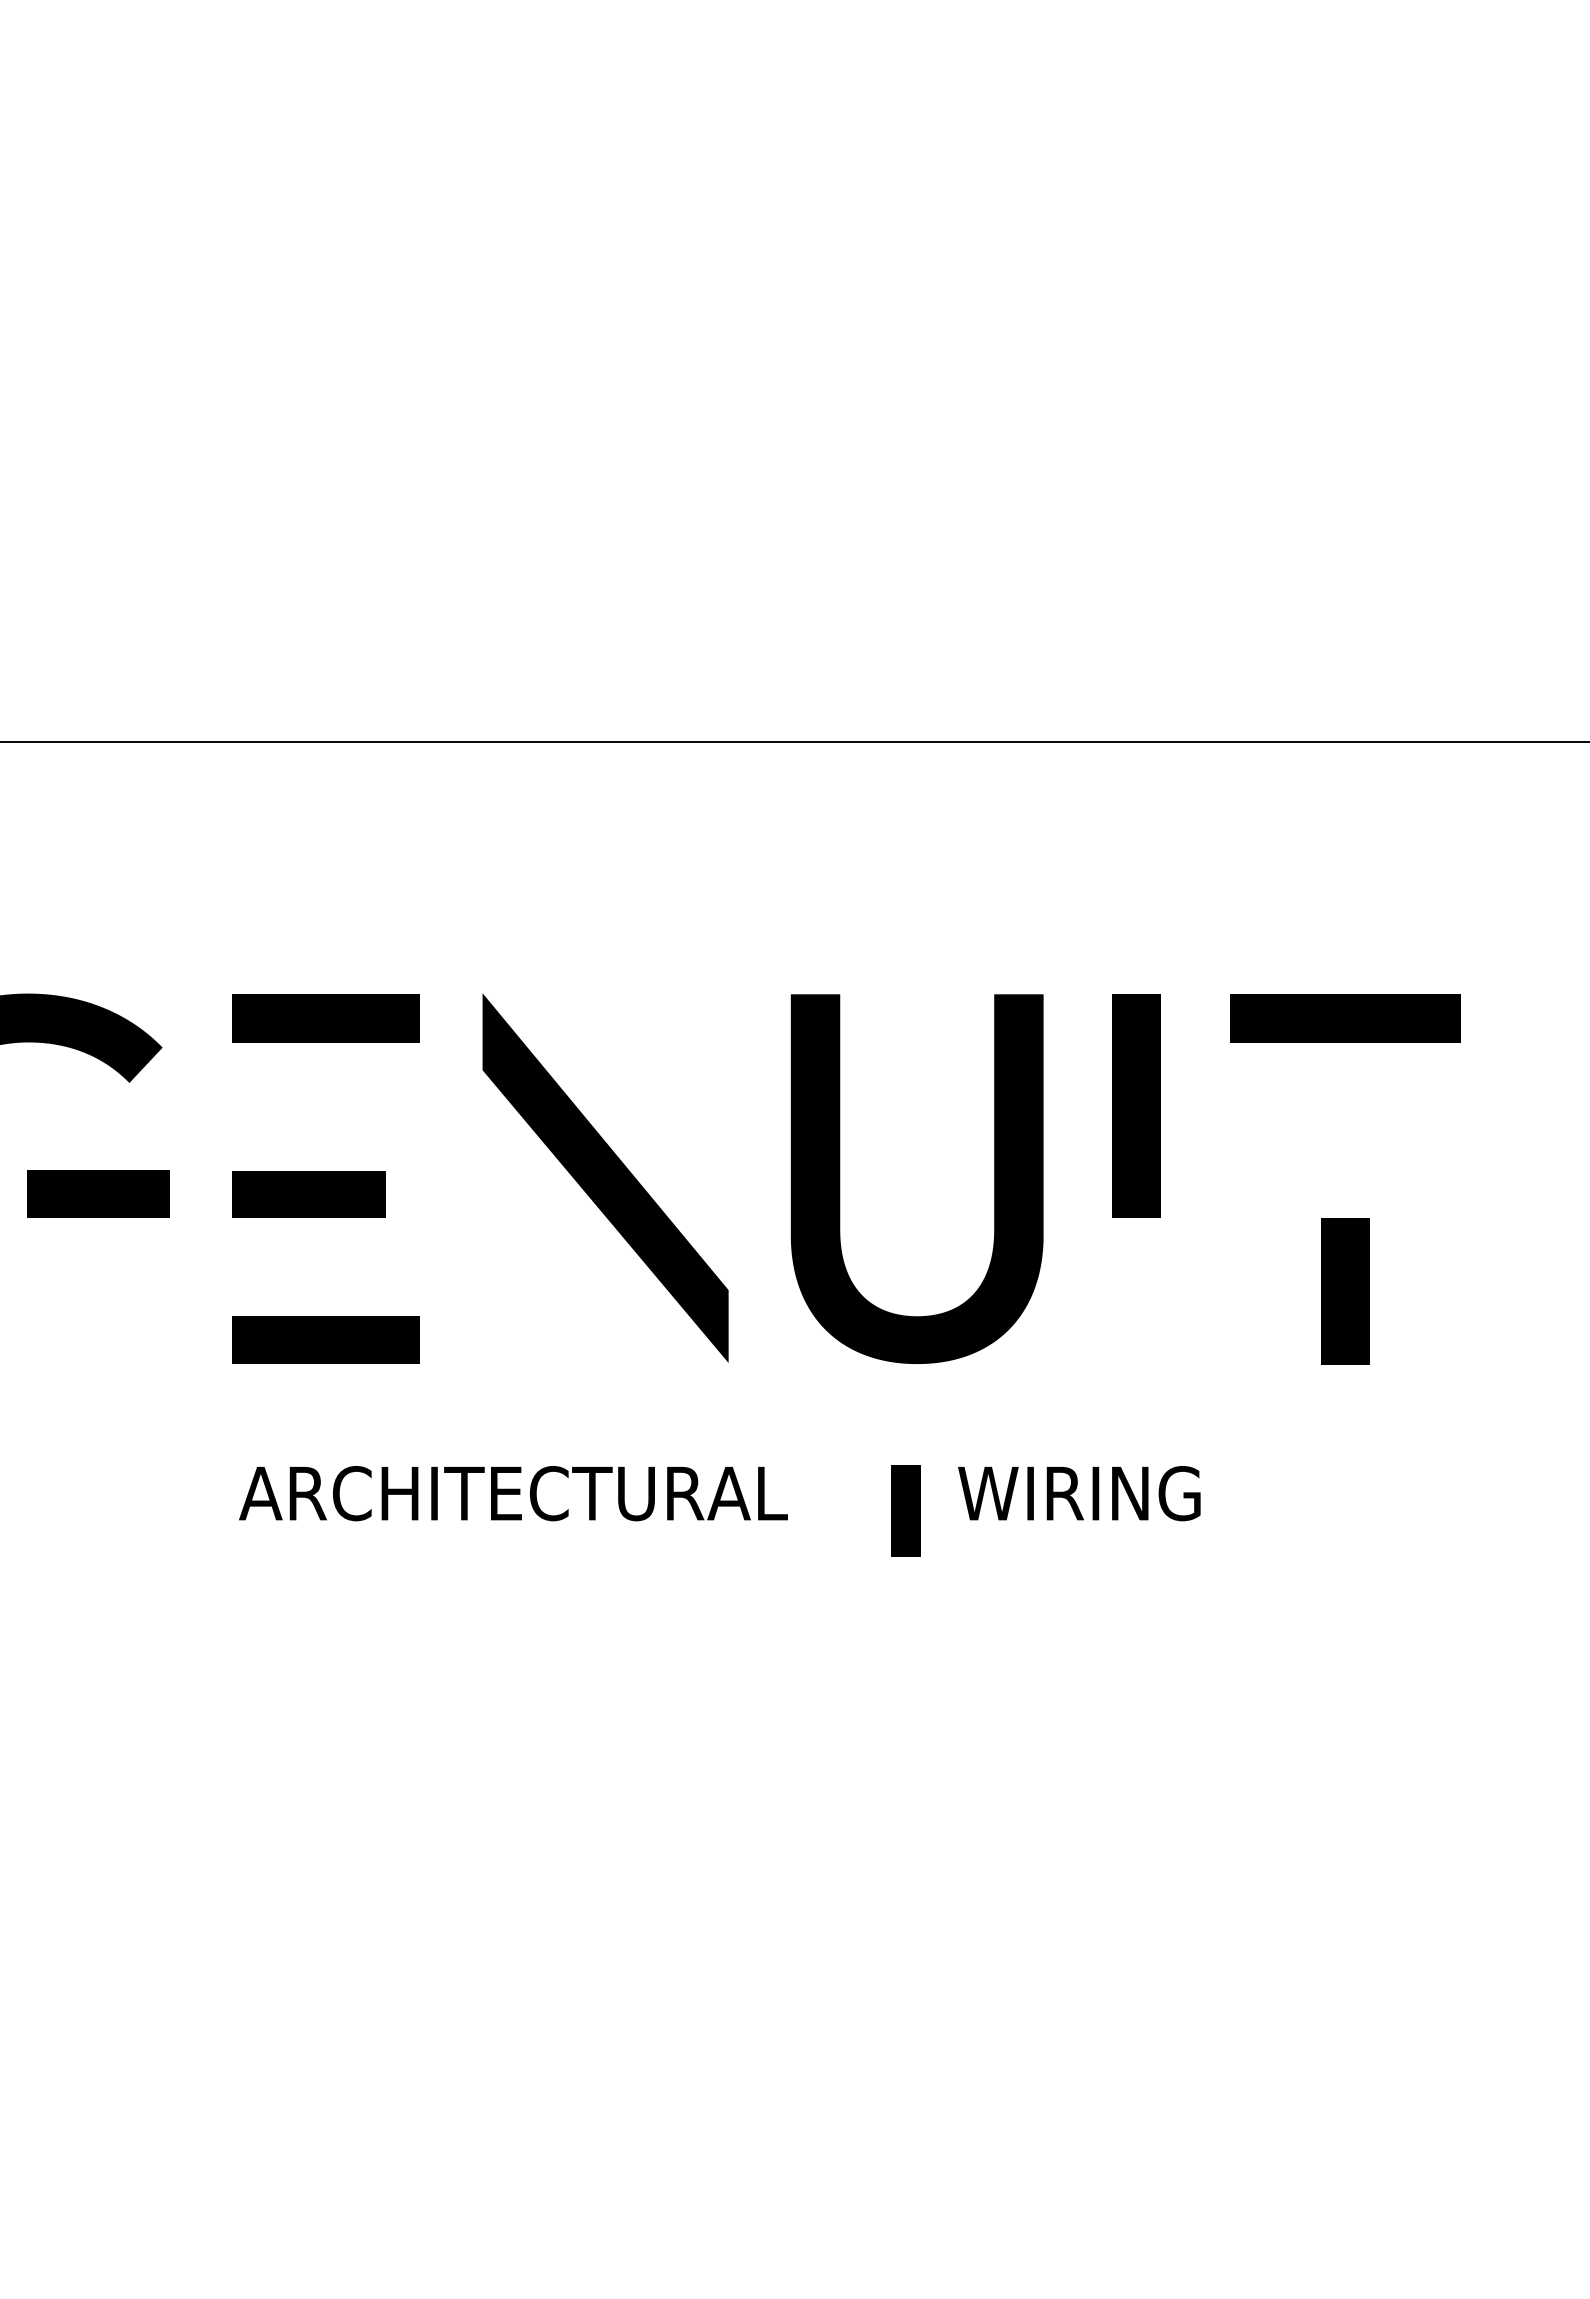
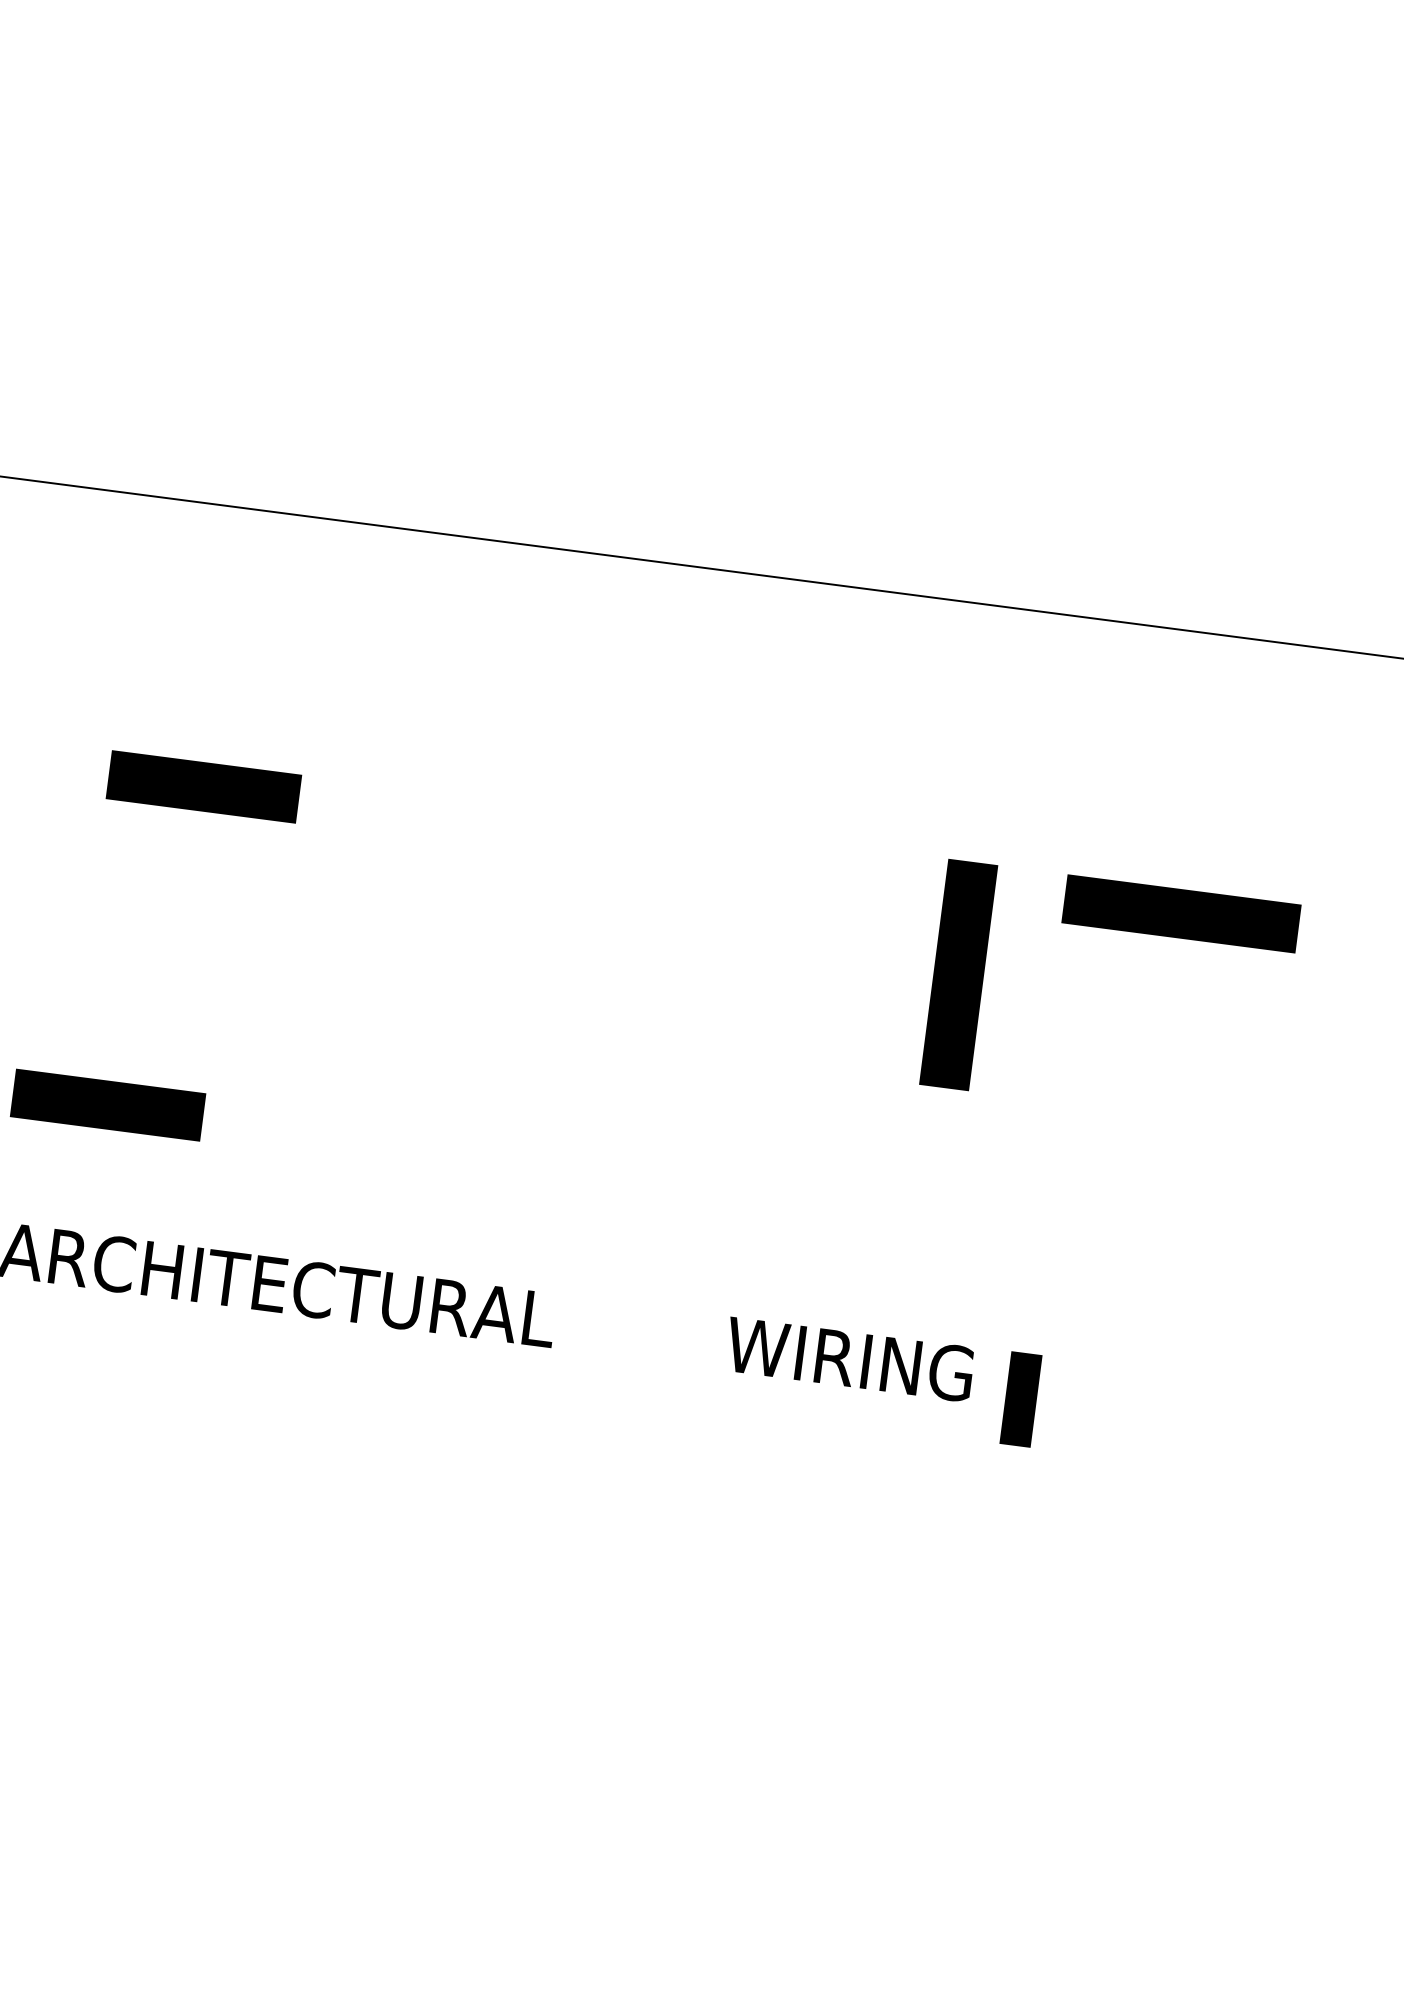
part: (325, 1018) -> (203, 786), moved
fill: (605, 1178) -> (411, 978), removed
fill: (916, 1179) -> (726, 1020), removed
fill: (309, 1194) -> (110, 955), removed
fill: (1345, 1290) -> (1145, 1189), removed
part: (905, 1510) -> (1020, 1399), moved

